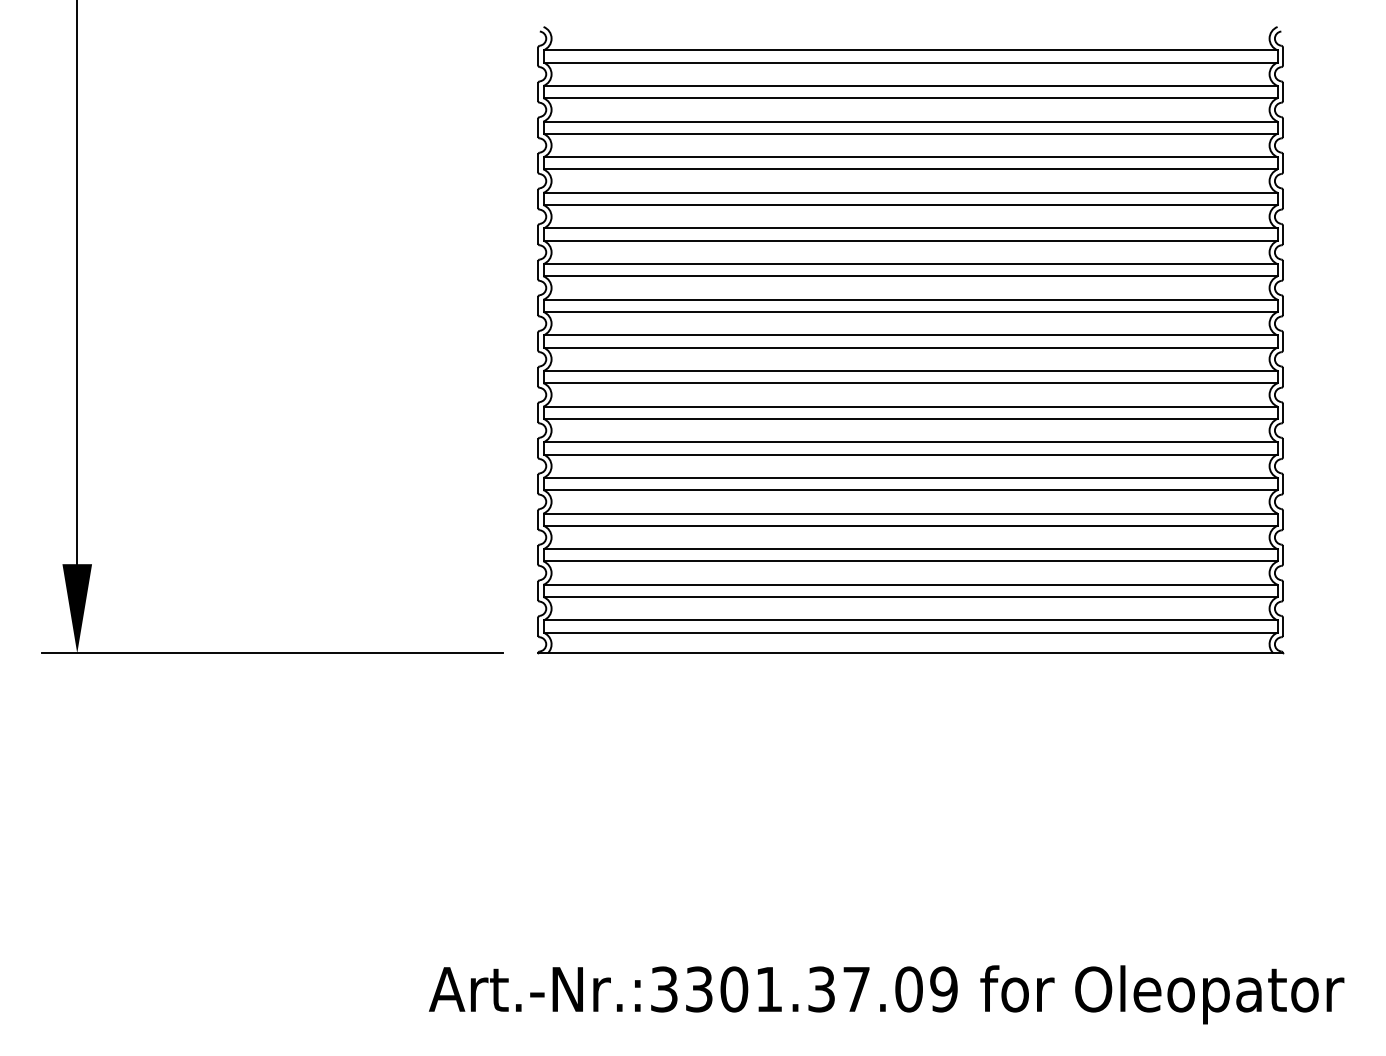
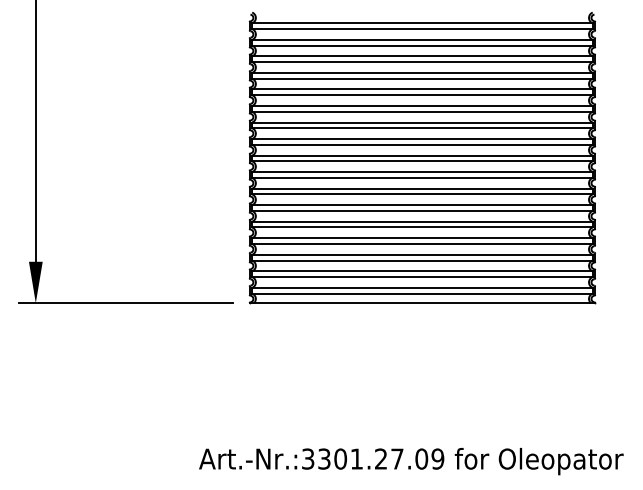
text: (822, 988) -> (381, 458), Art.-Nr.:3301.37.09 -> Art.-Nr.:3301.27.09

